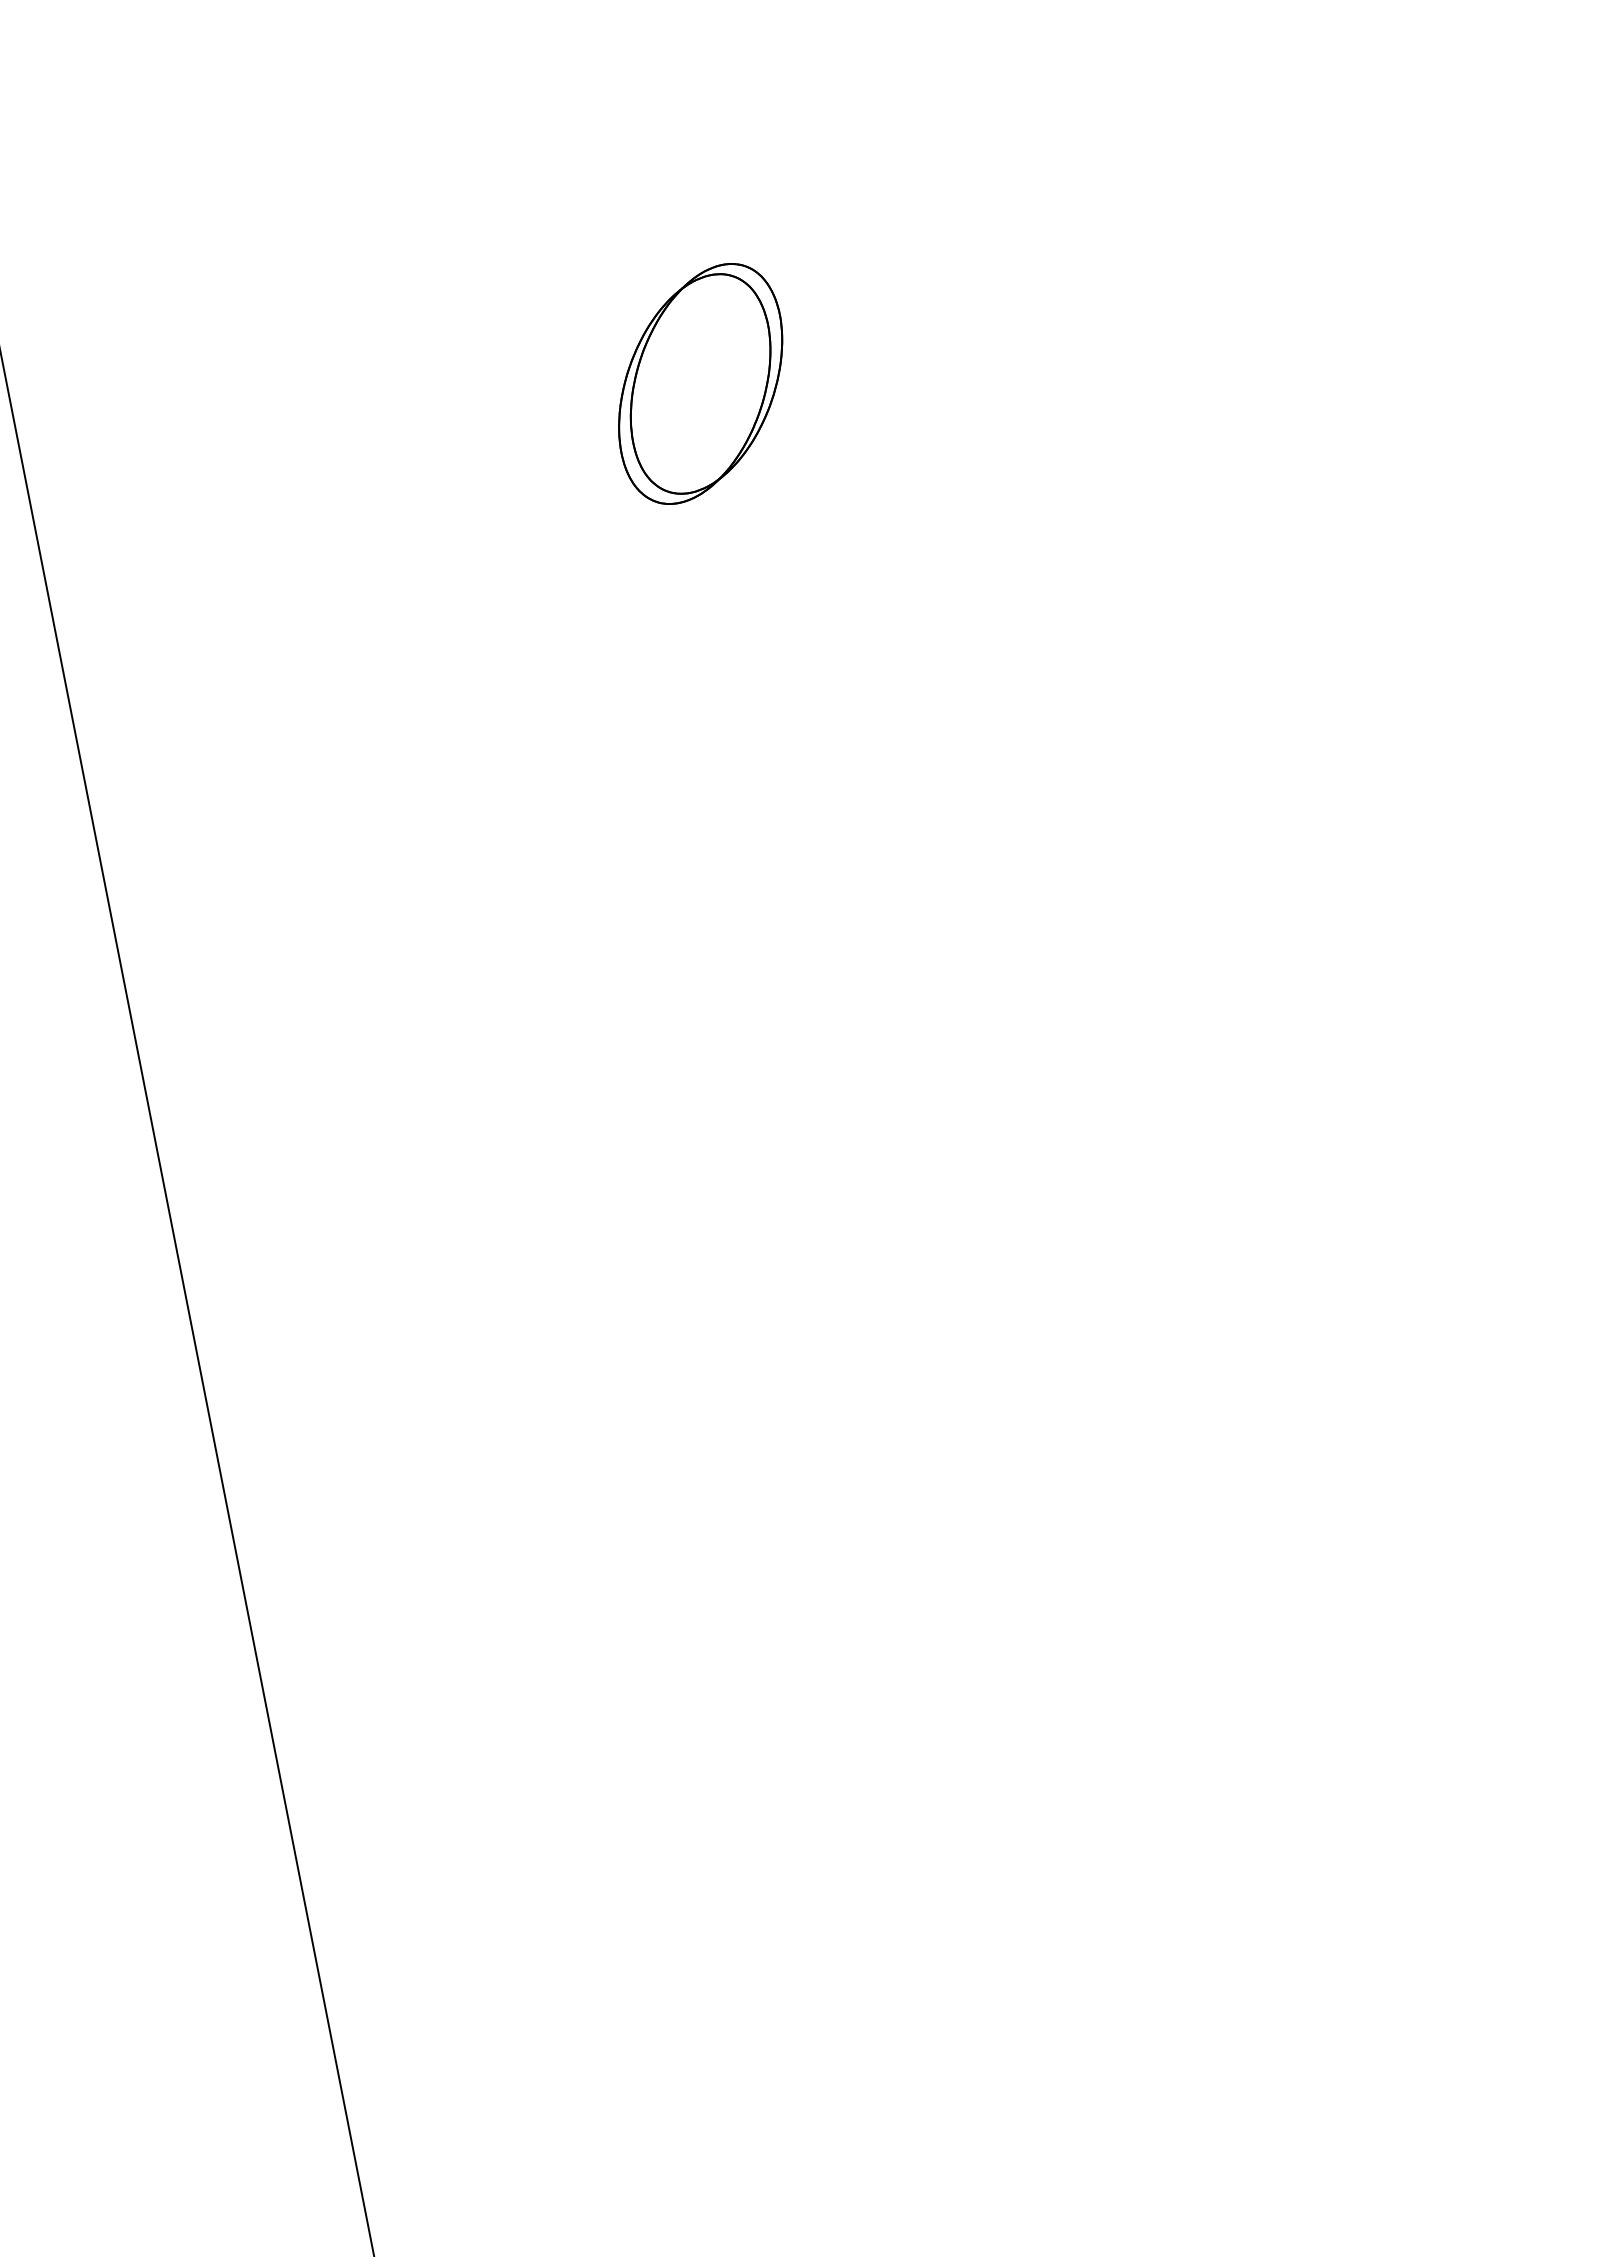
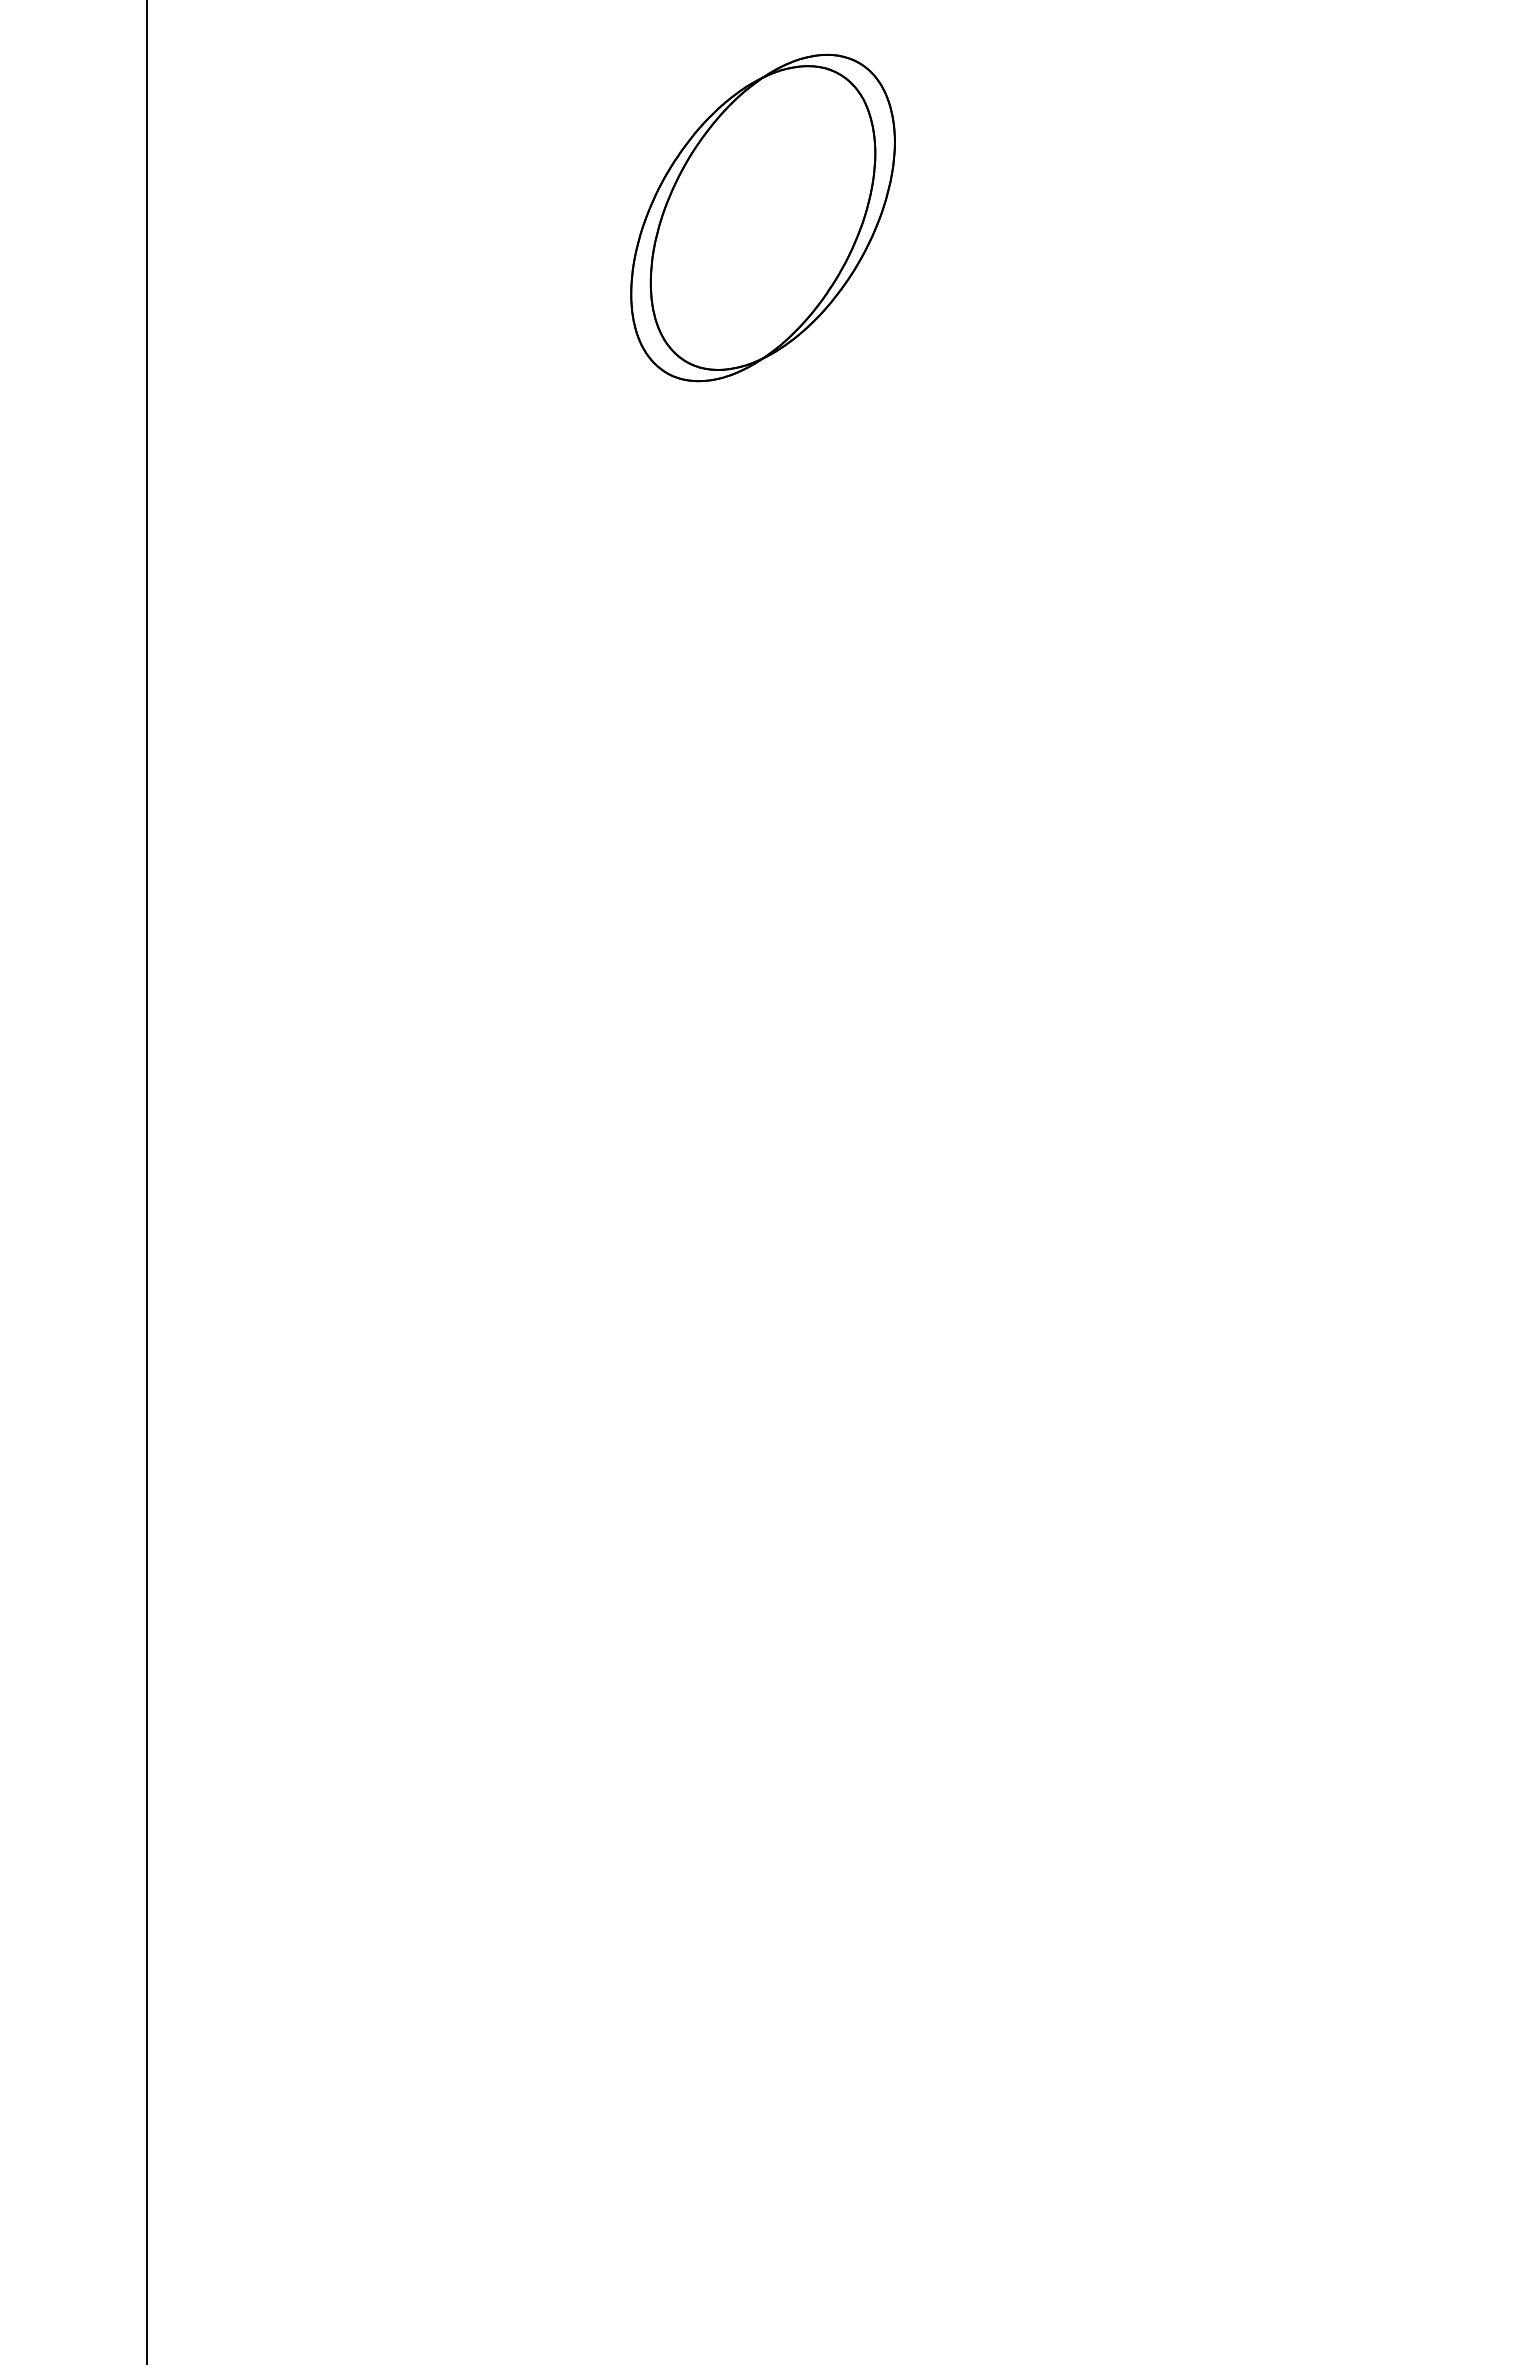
part: (700, 383) -> (762, 217), size x1.6

